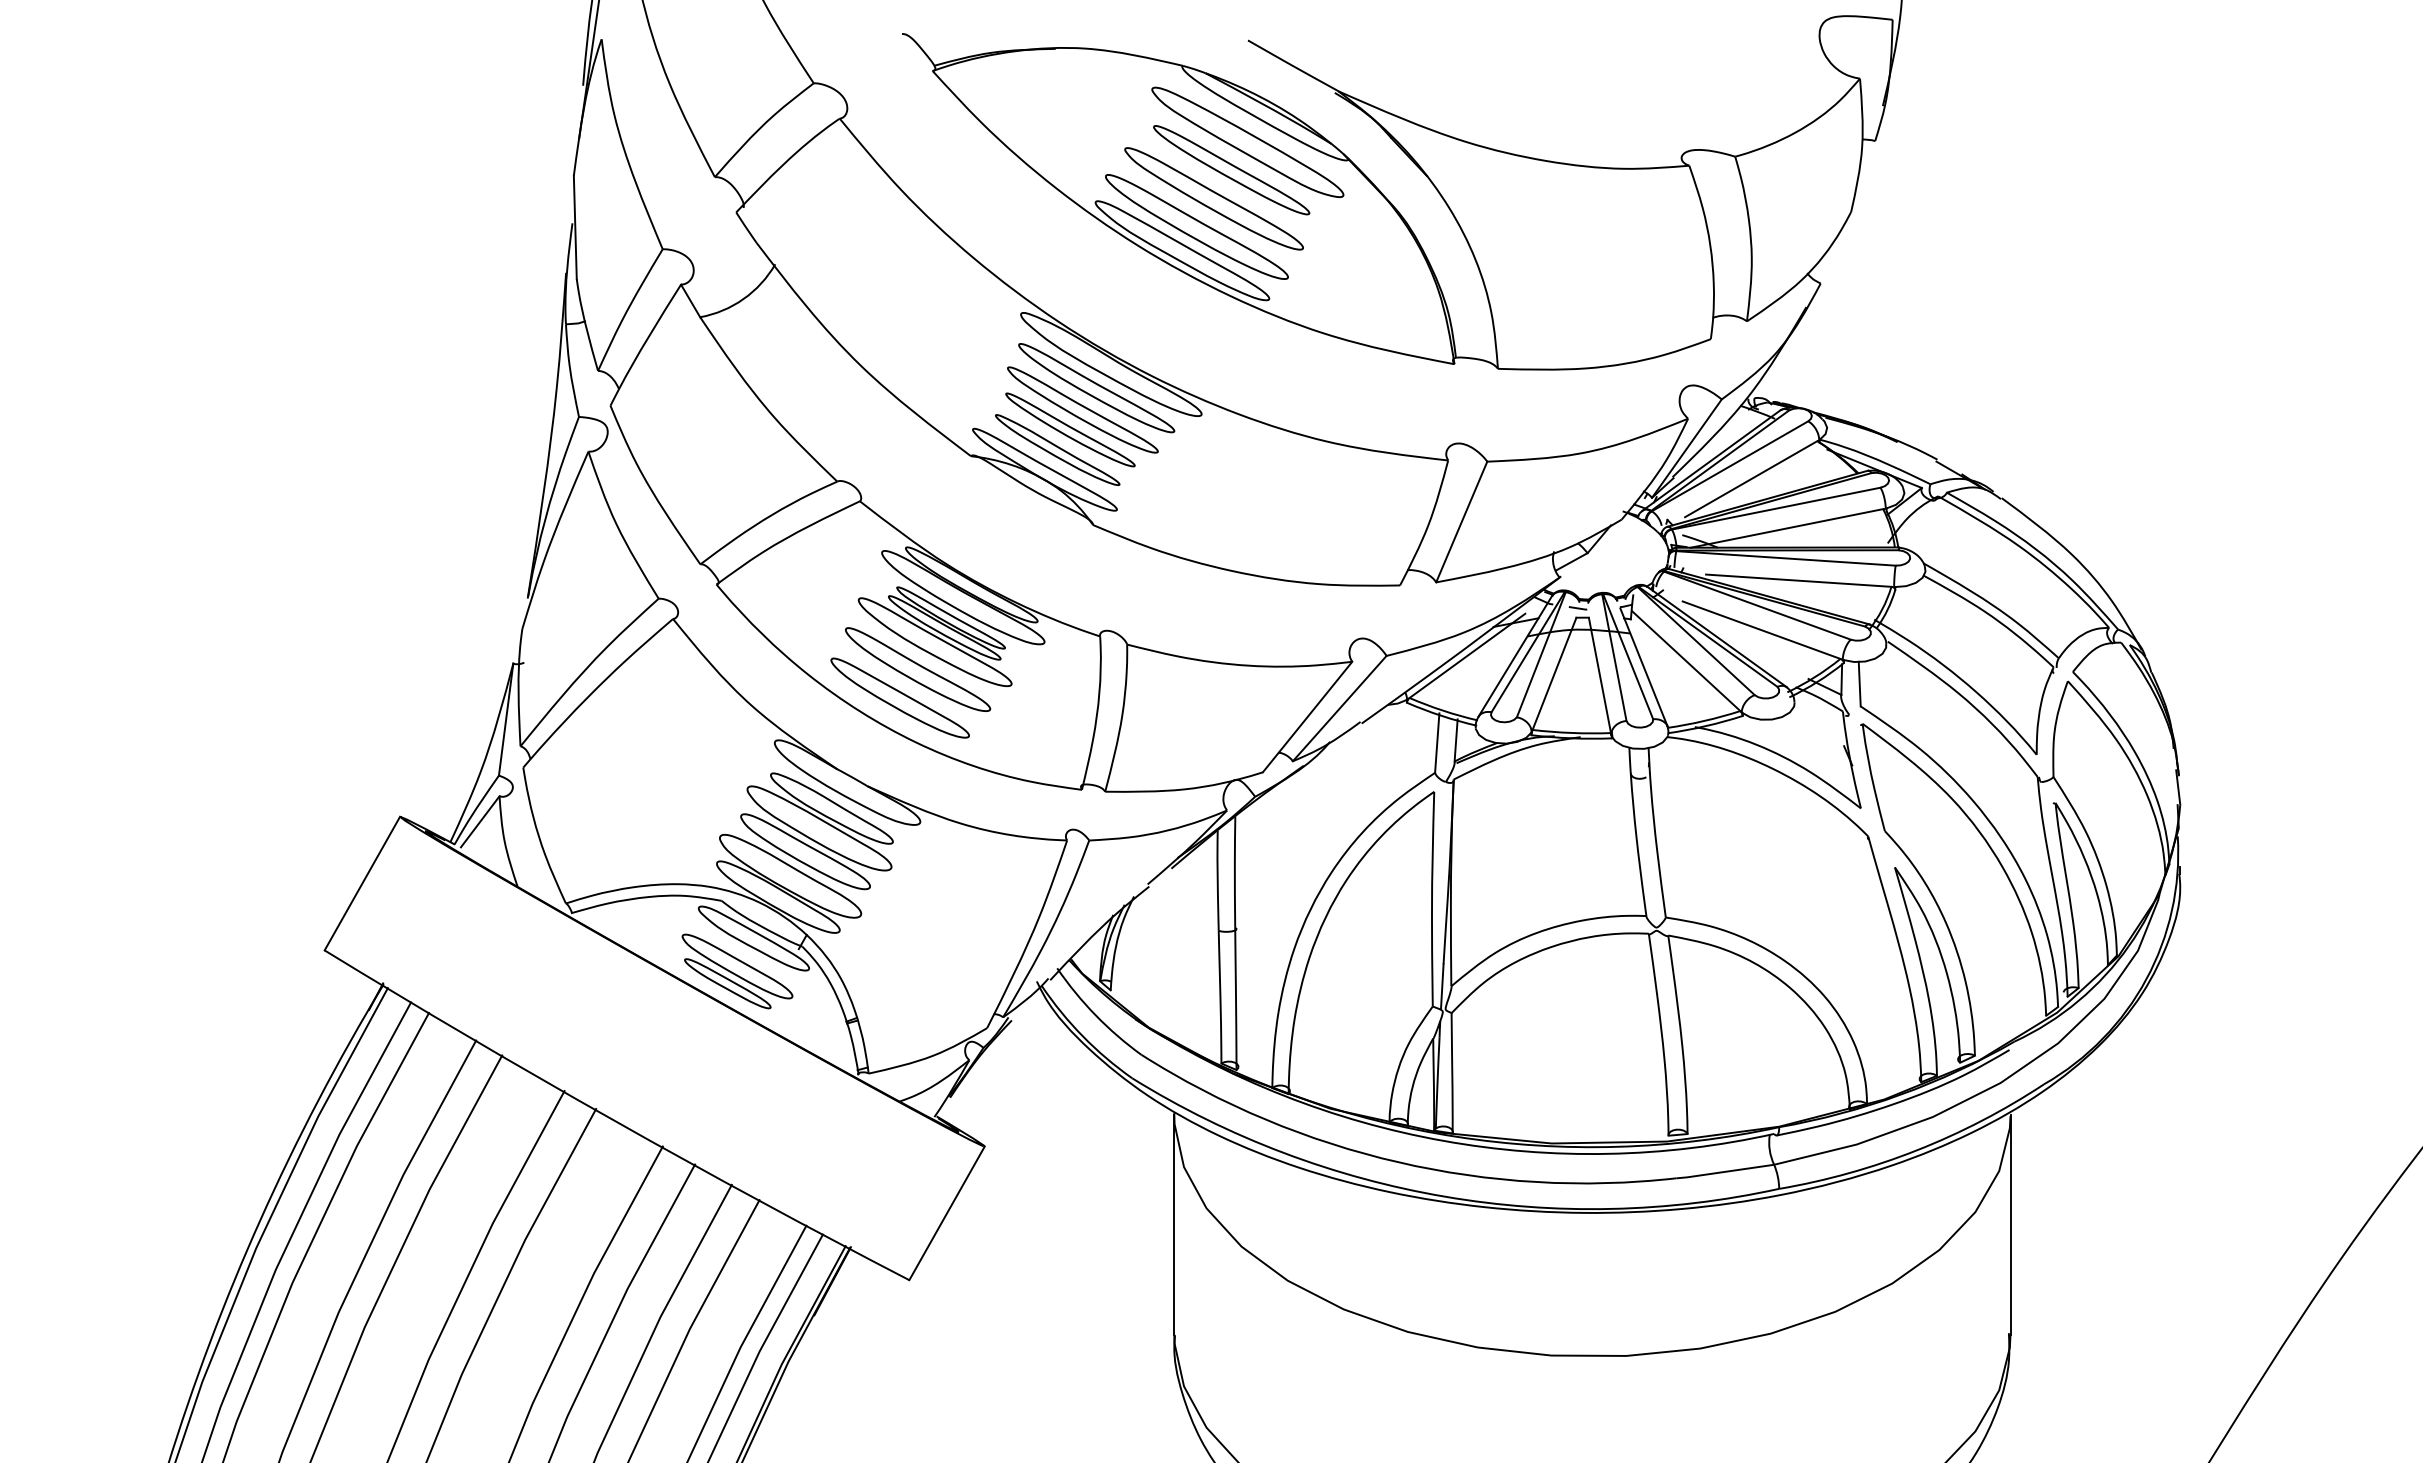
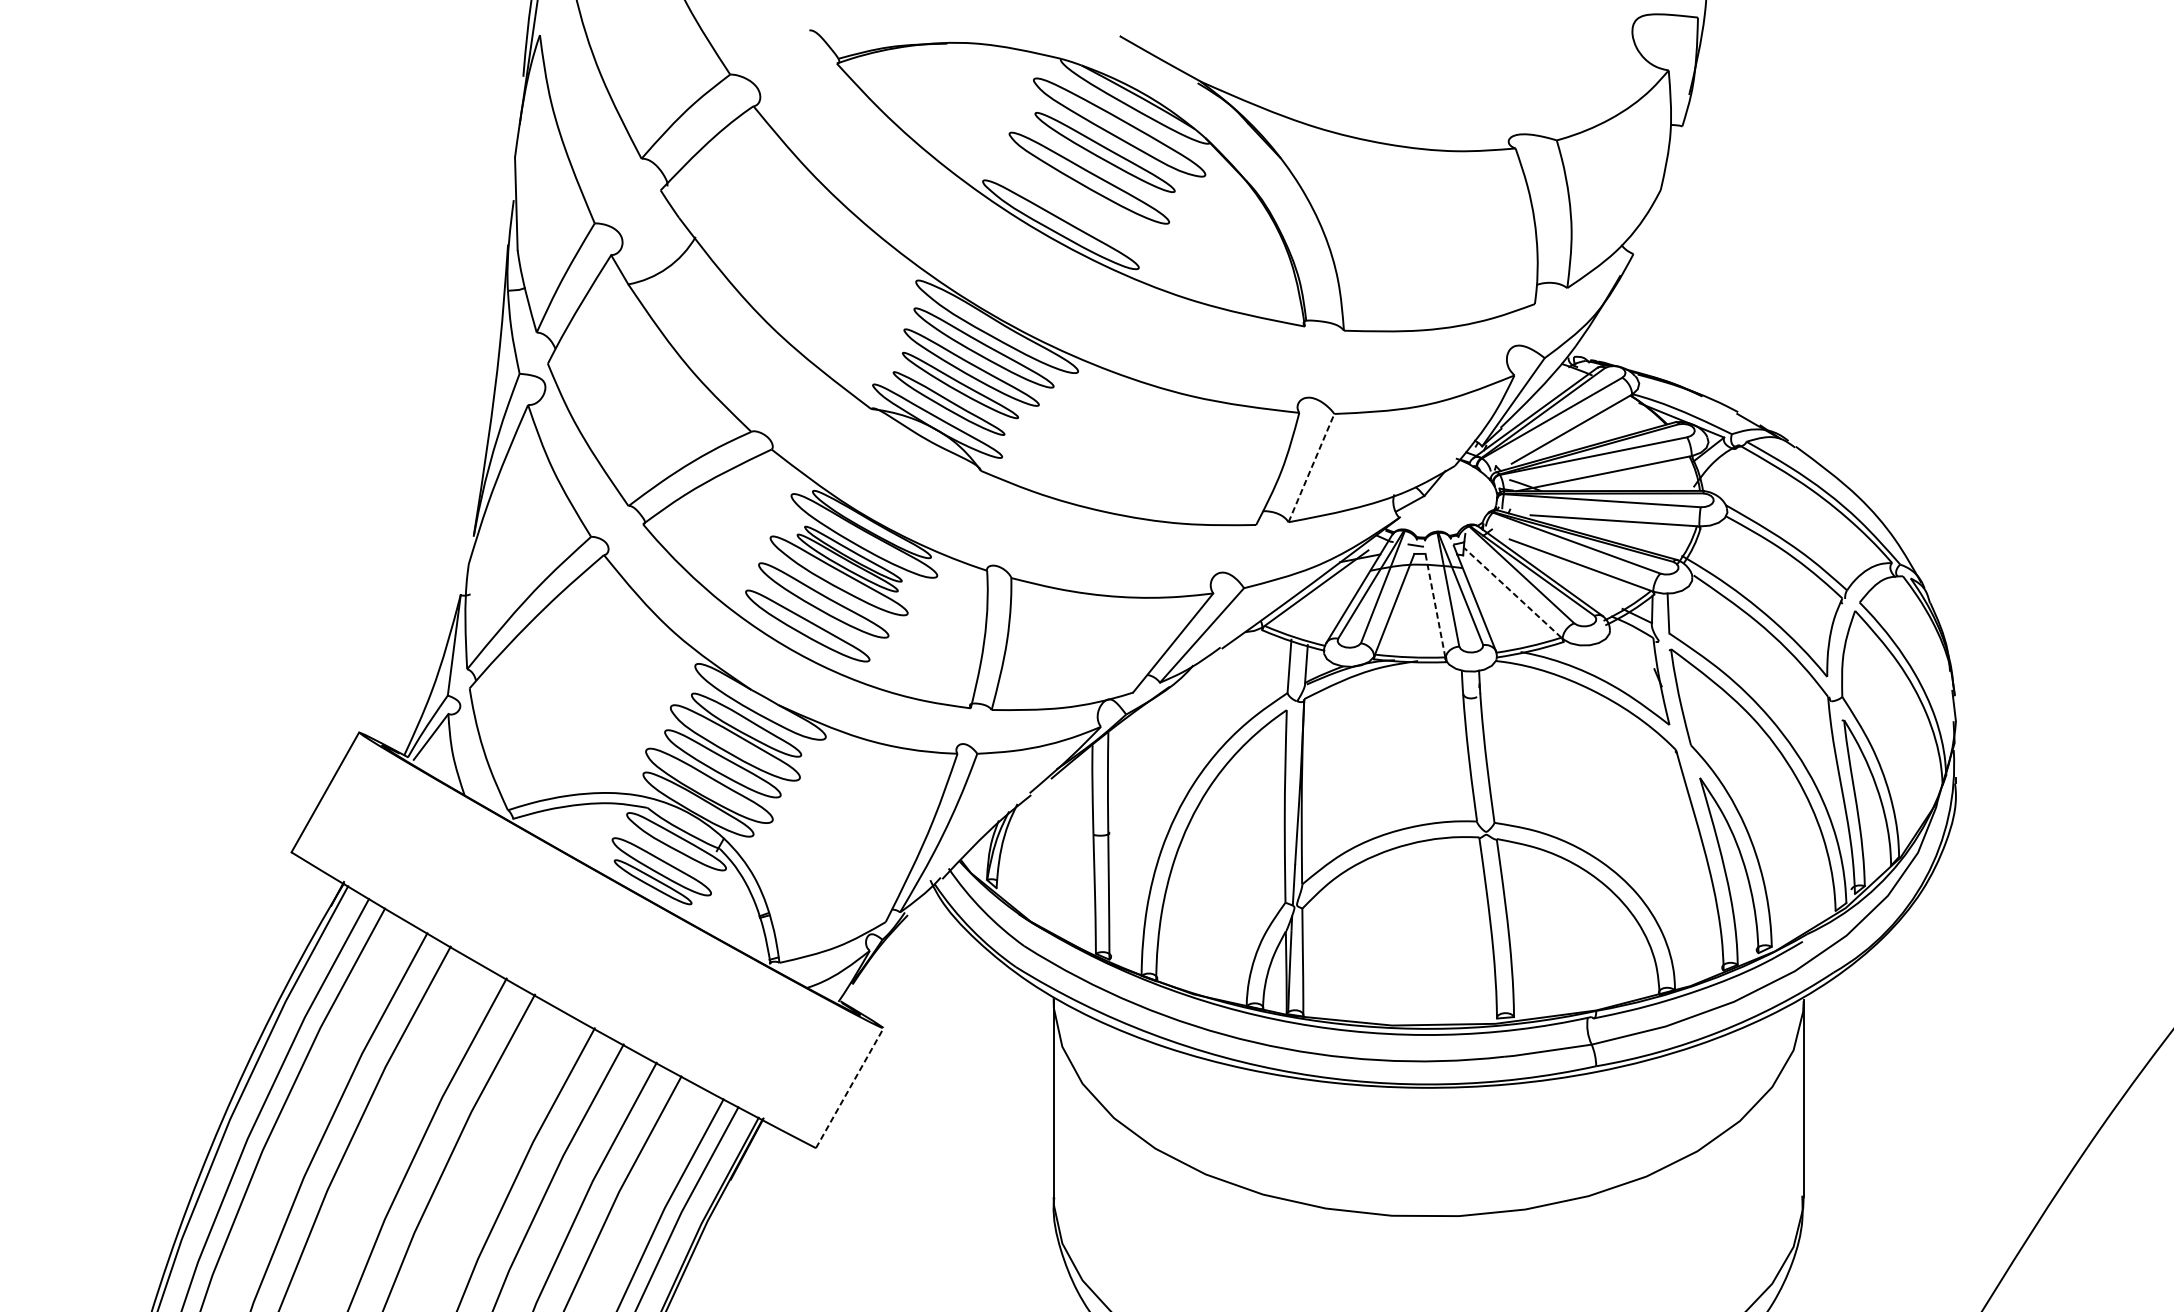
part: (1196, 226) -> (1073, 203), removed
line: (1461, 522) -> (1311, 468), solid -> dashed
line: (1686, 661) -> (1513, 593), solid -> dashed
line: (1599, 675) -> (1435, 605), solid -> dashed
line: (947, 1213) -> (850, 1088), solid -> dashed

